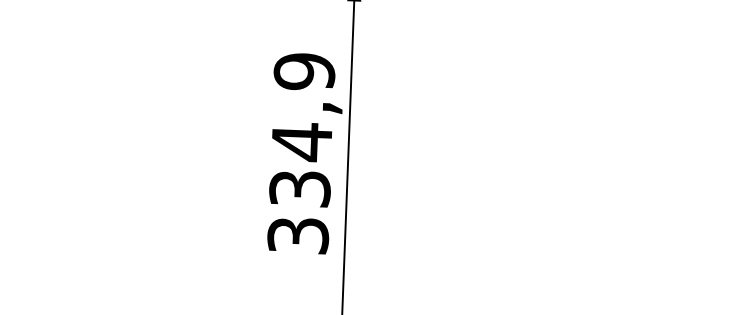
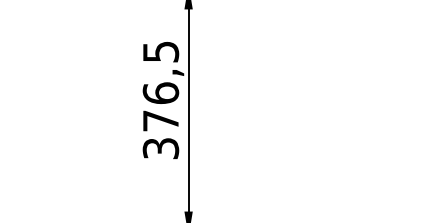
text: (301, 130) -> (160, 86), 334,9 -> 376,5

